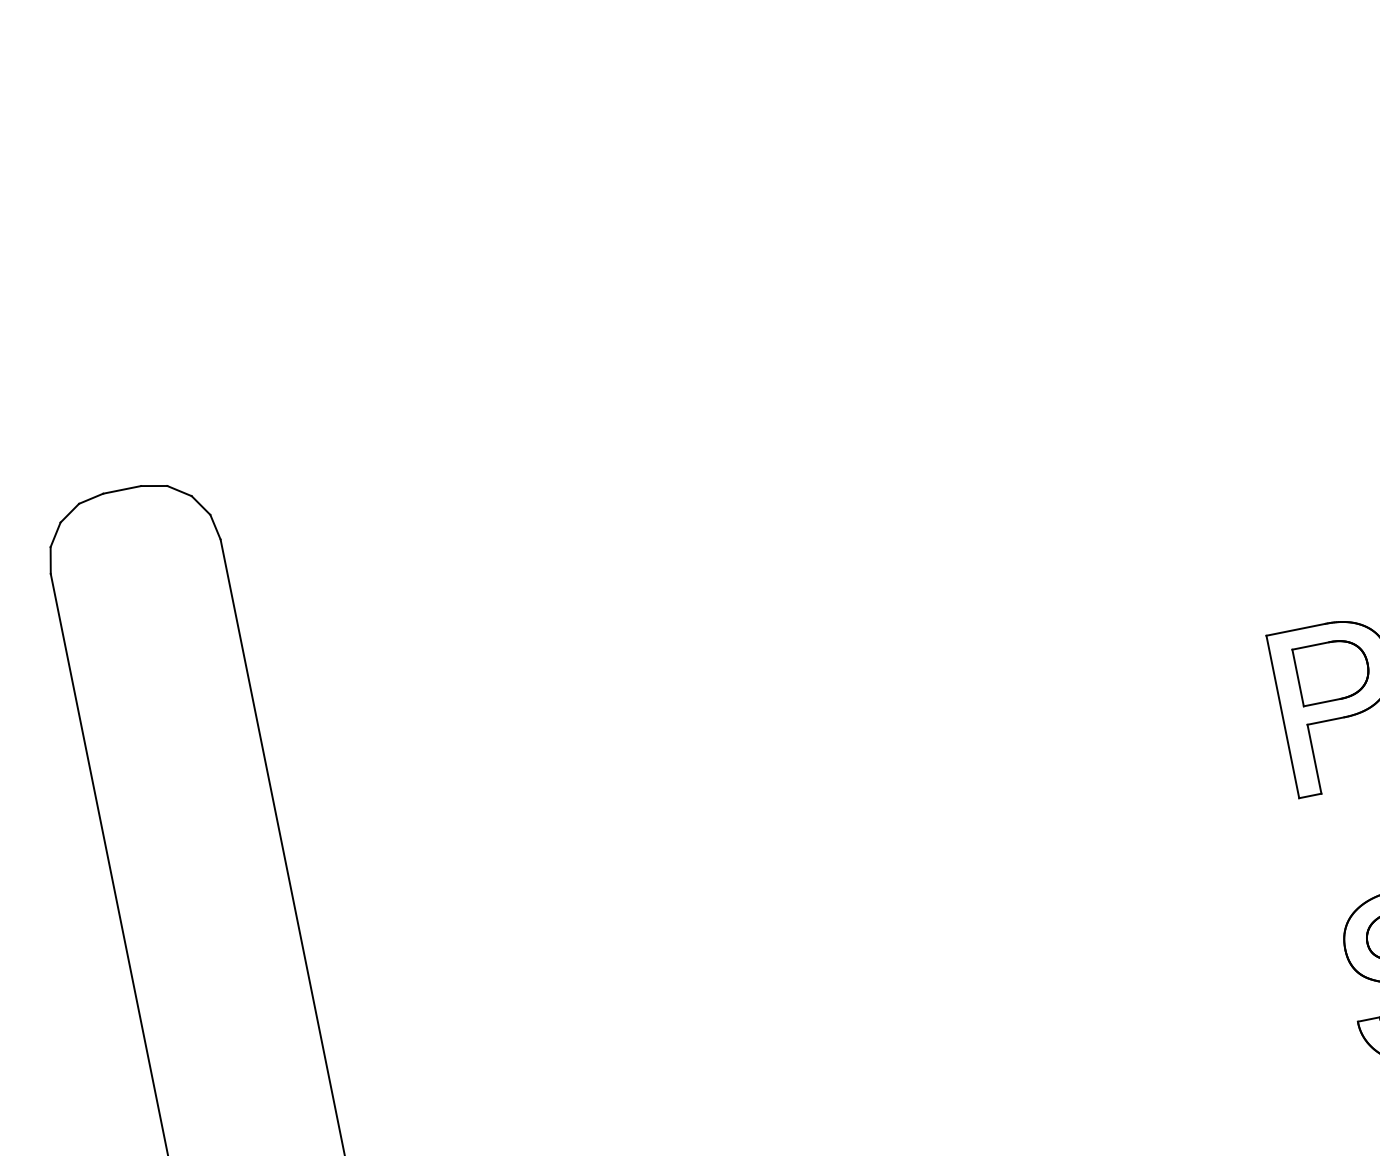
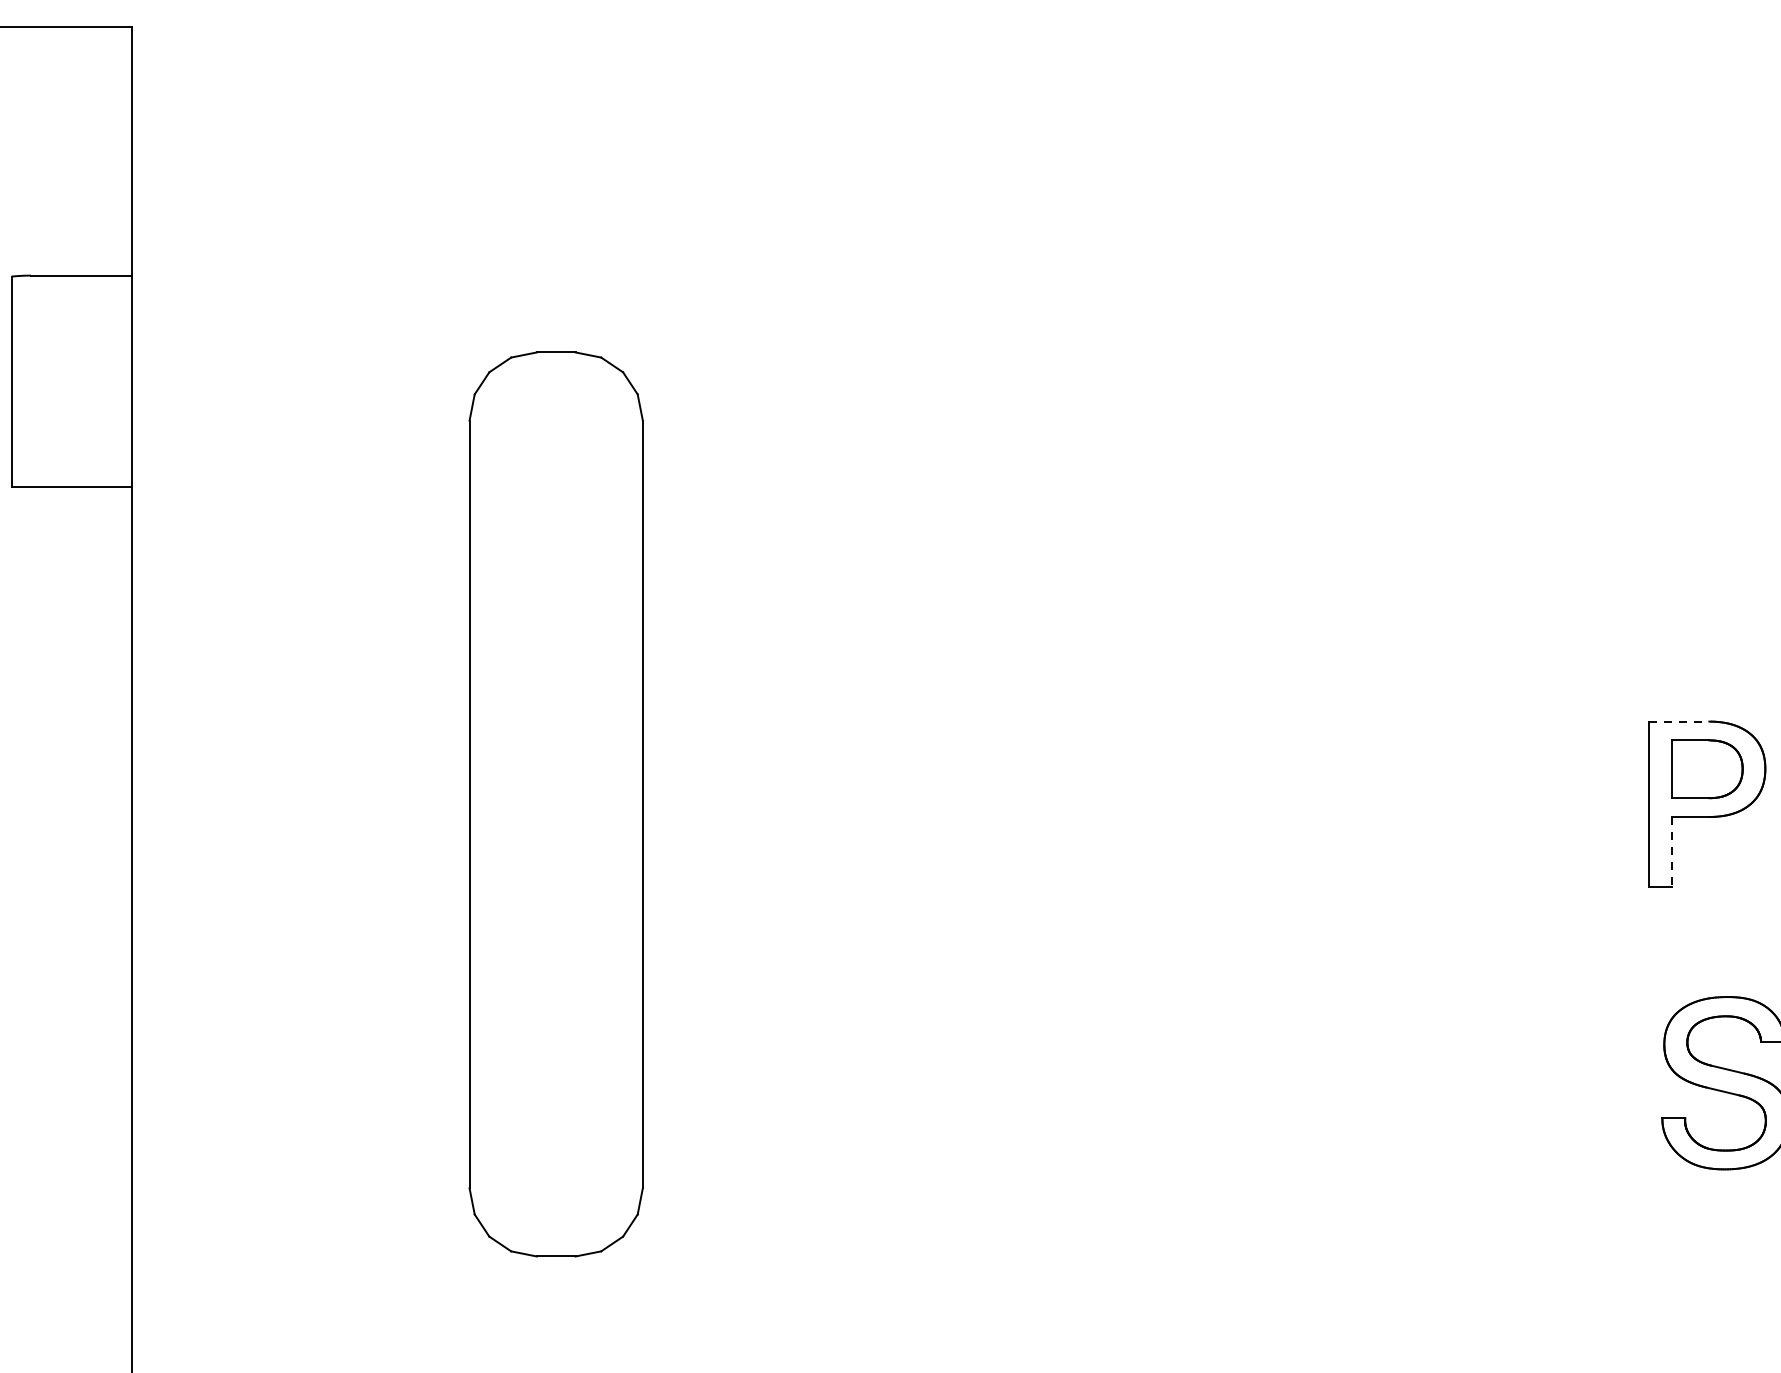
line: (1296, 629) -> (1679, 721), solid -> dashed
line: (1314, 759) -> (1671, 852), solid -> dashed

